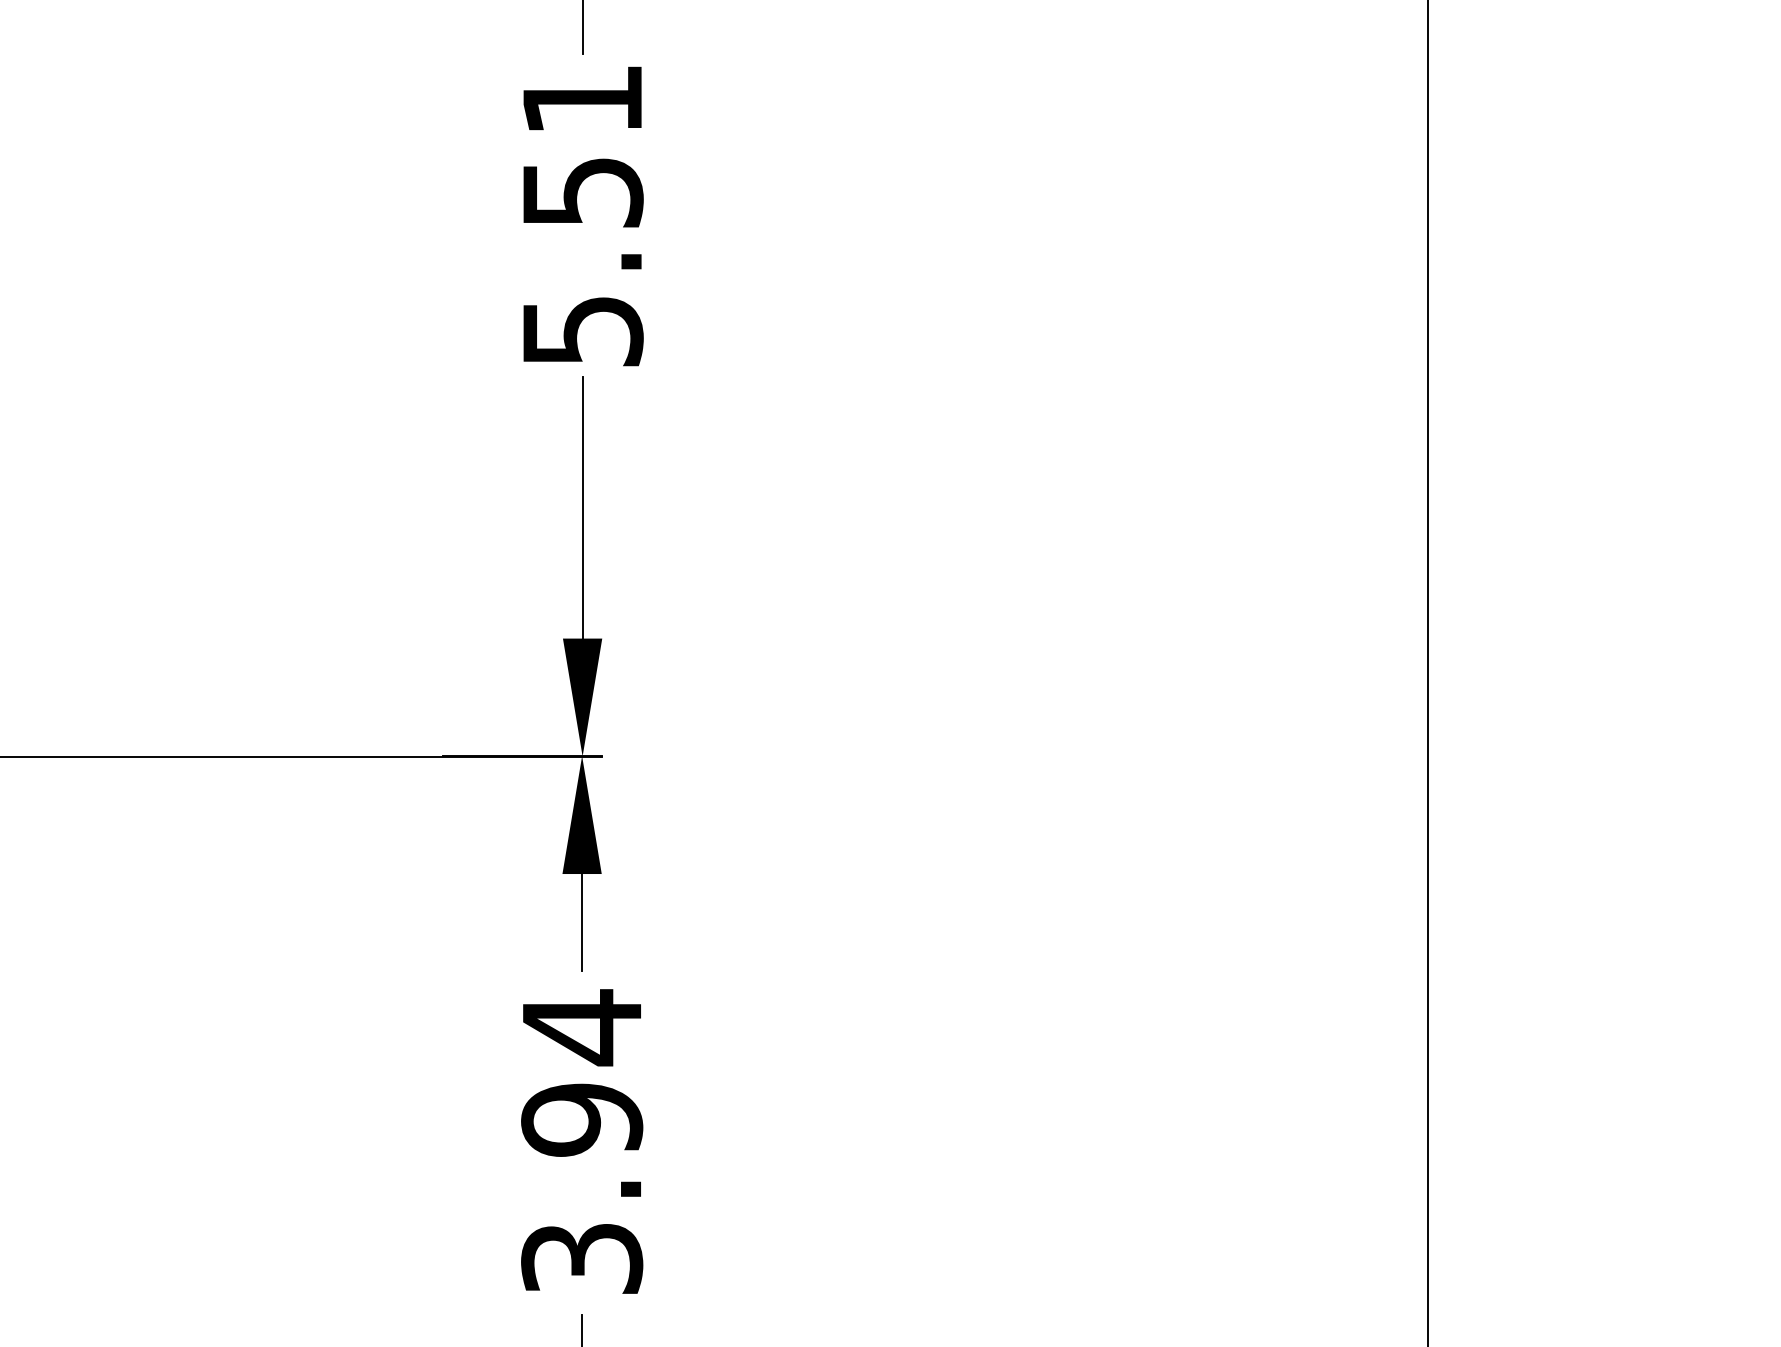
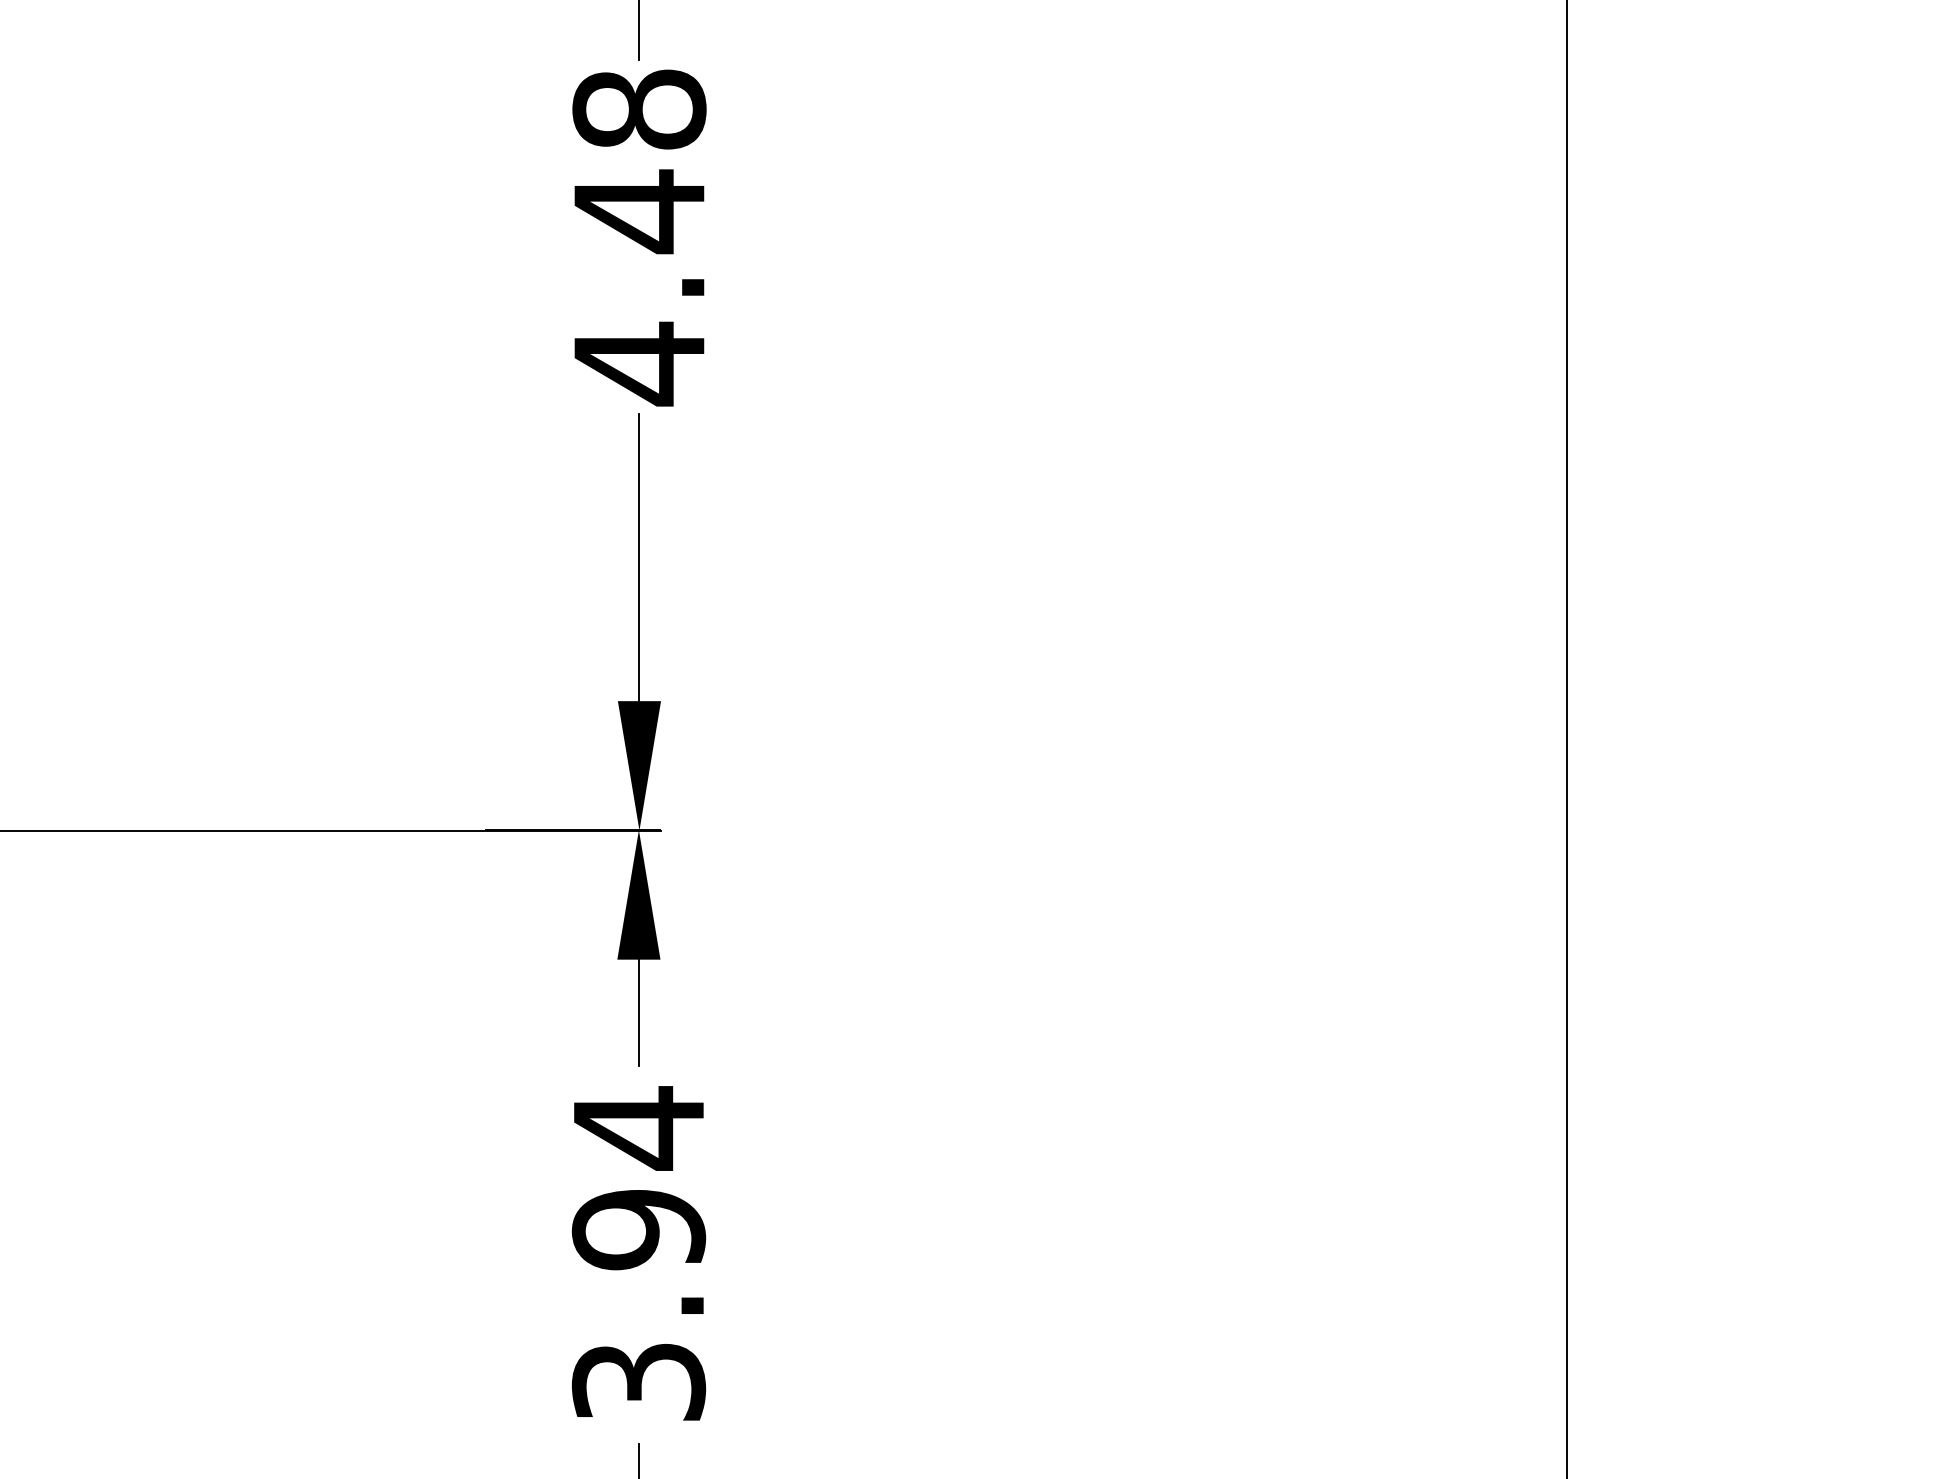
text: (582, 216) -> (639, 237), 5.51 -> 4.48

